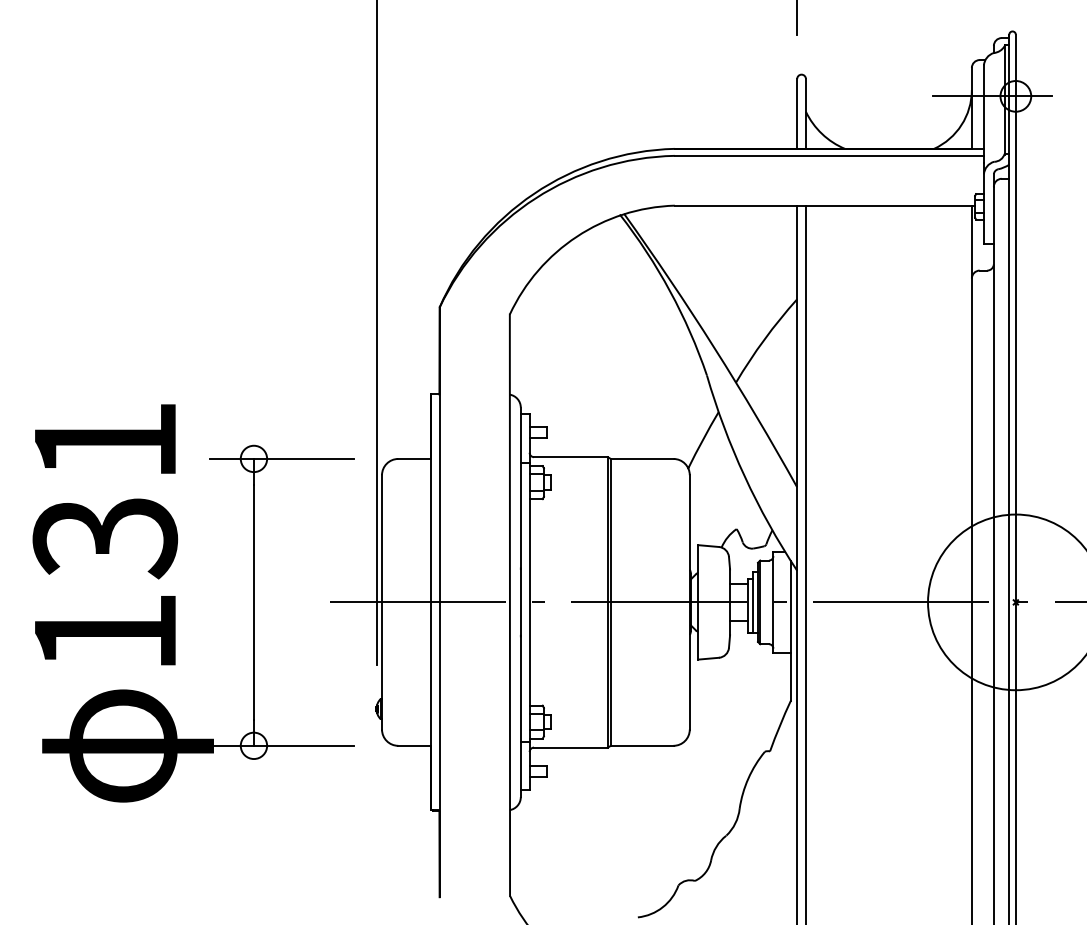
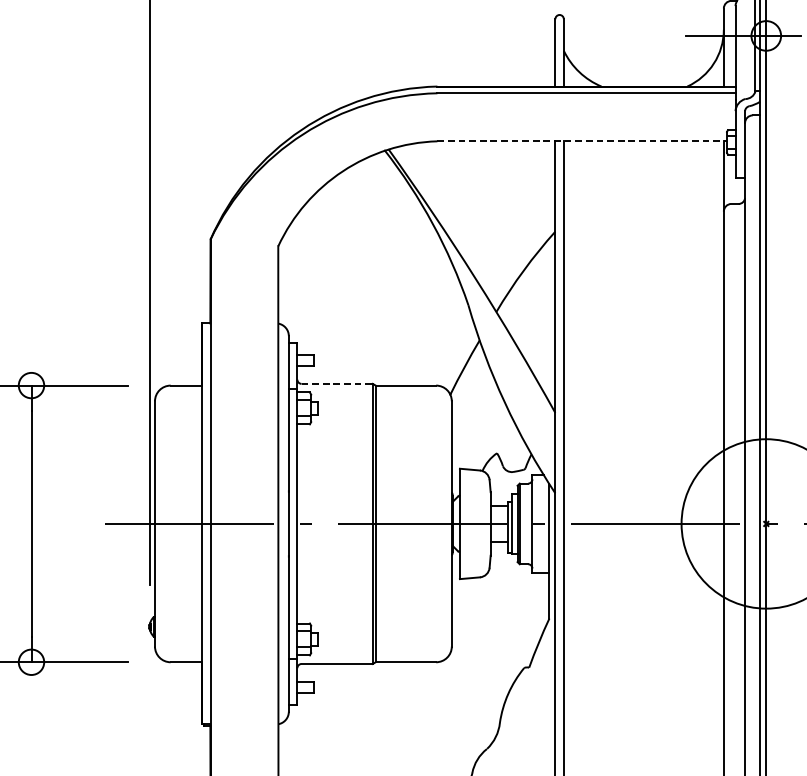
line: (825, 205) -> (582, 141), solid -> dashed
line: (570, 457) -> (336, 384), solid -> dashed

